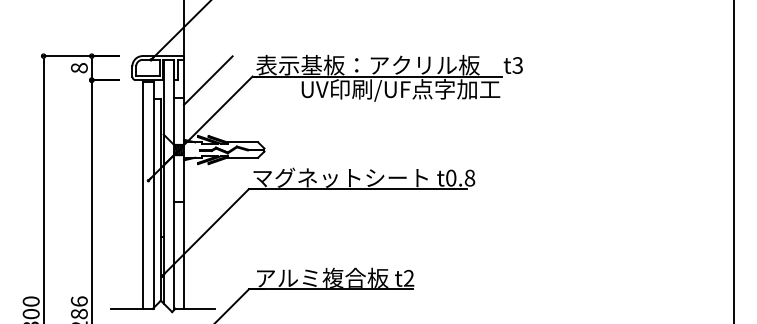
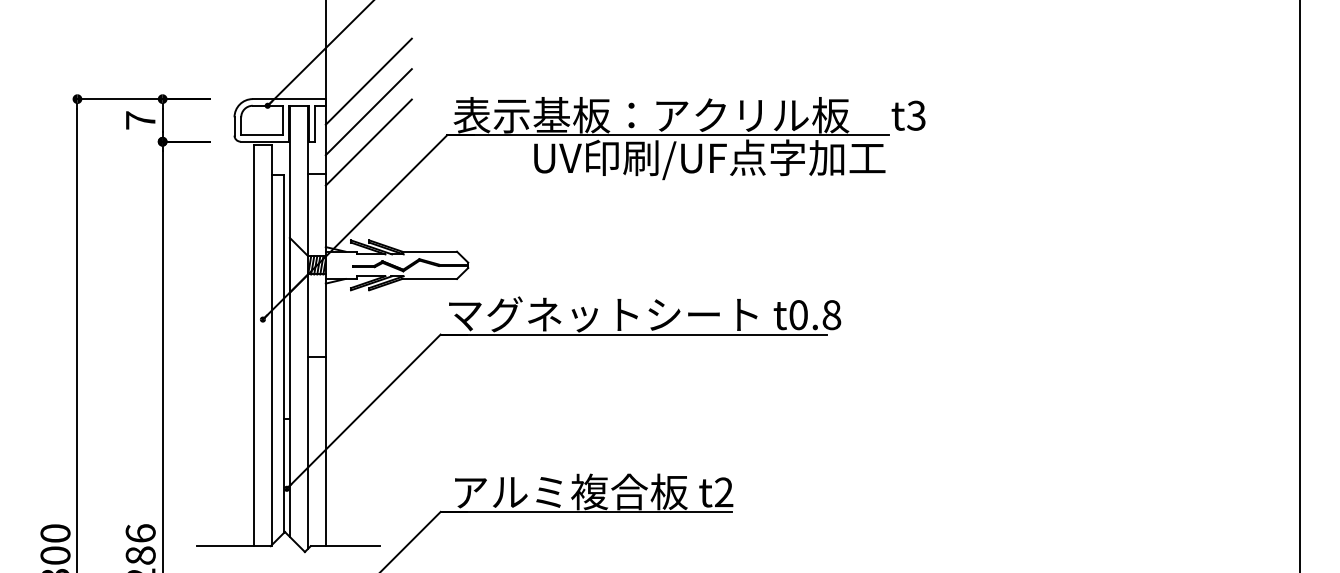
line: (207, 45) -> (367, 80), added
line: (207, 63) -> (367, 112), added
text: (79, 68) -> (140, 121), 8 -> 7

